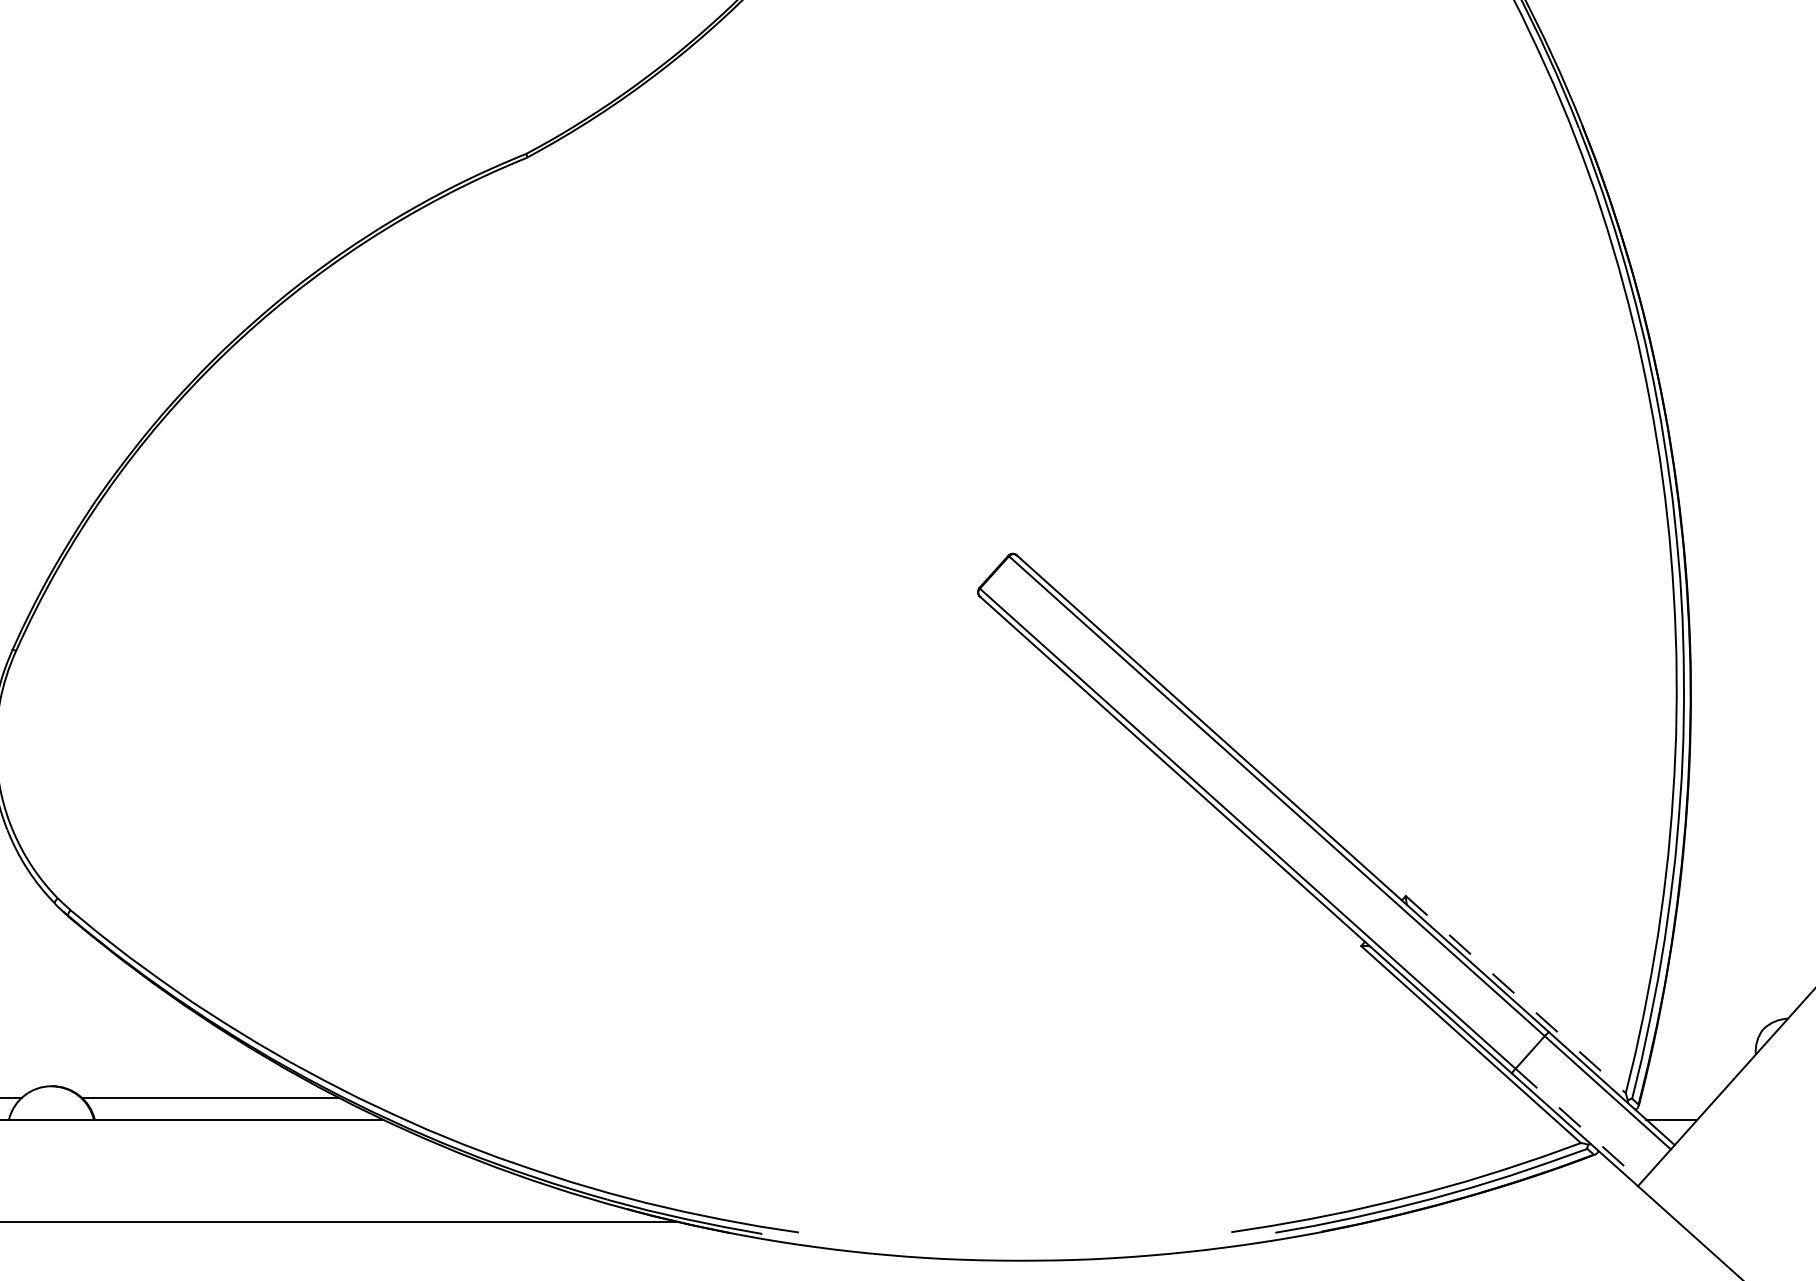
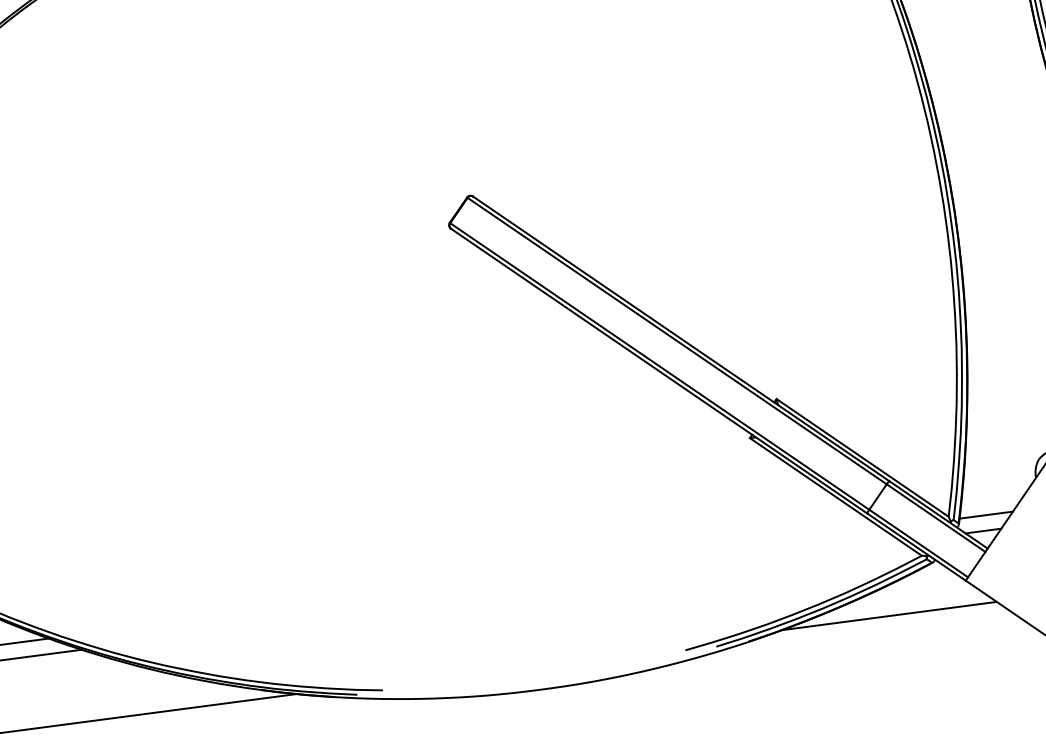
line: (1515, 994) -> (862, 457), dashed -> solid
line: (1678, 1097) -> (985, 514), added
line: (1578, 1125) -> (918, 543), dashed -> solid
line: (1524, 1221) -> (889, 615), added

